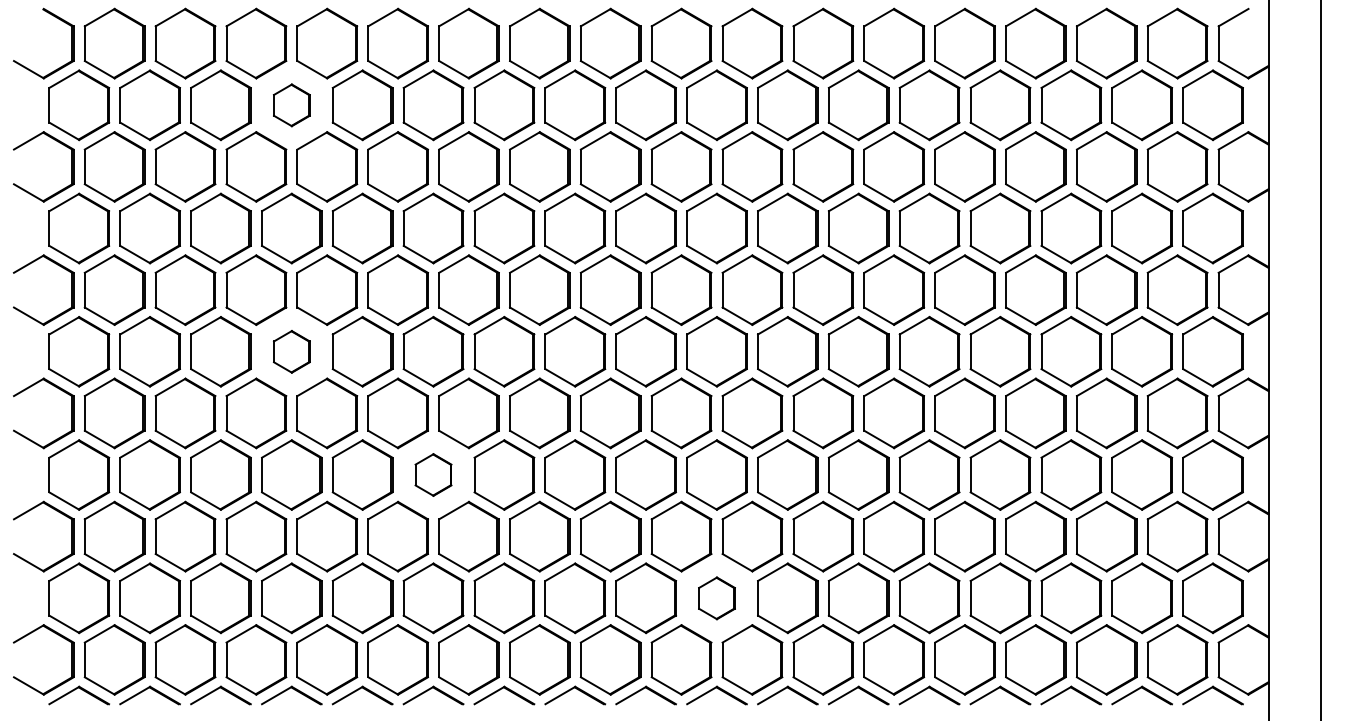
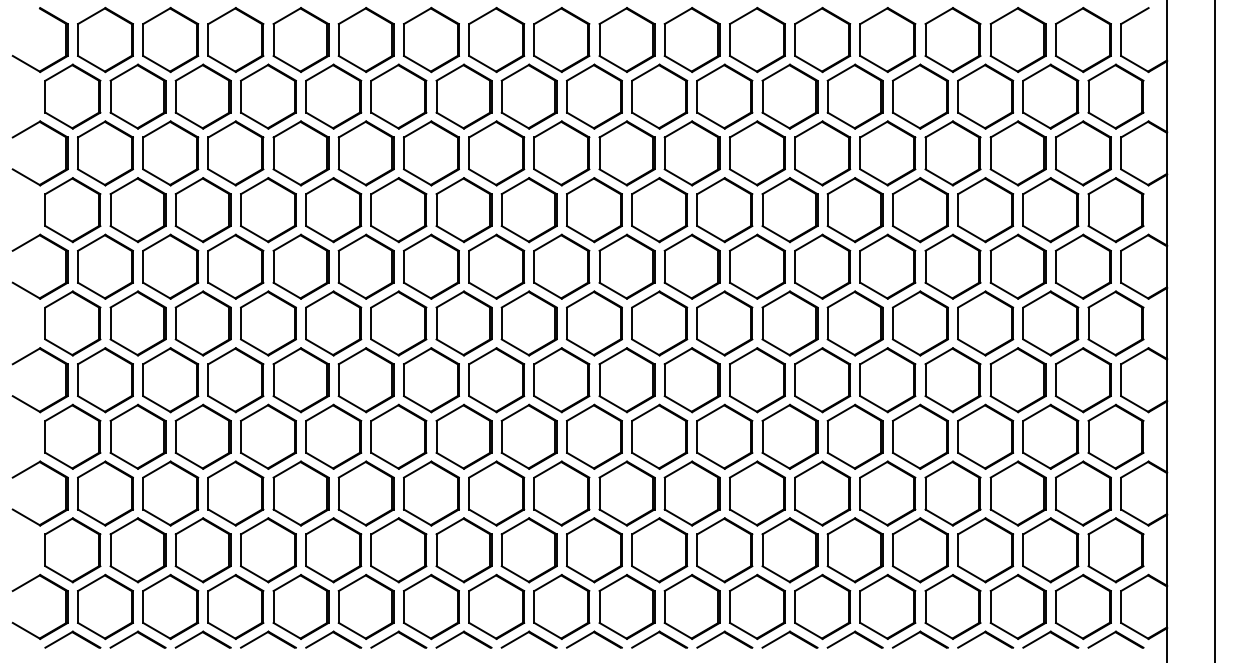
part: (291, 105) -> (268, 96), size x1.67
part: (291, 351) -> (268, 323), size x1.67
part: (433, 474) -> (398, 436), size x1.67
part: (716, 598) -> (659, 550), size x1.67

